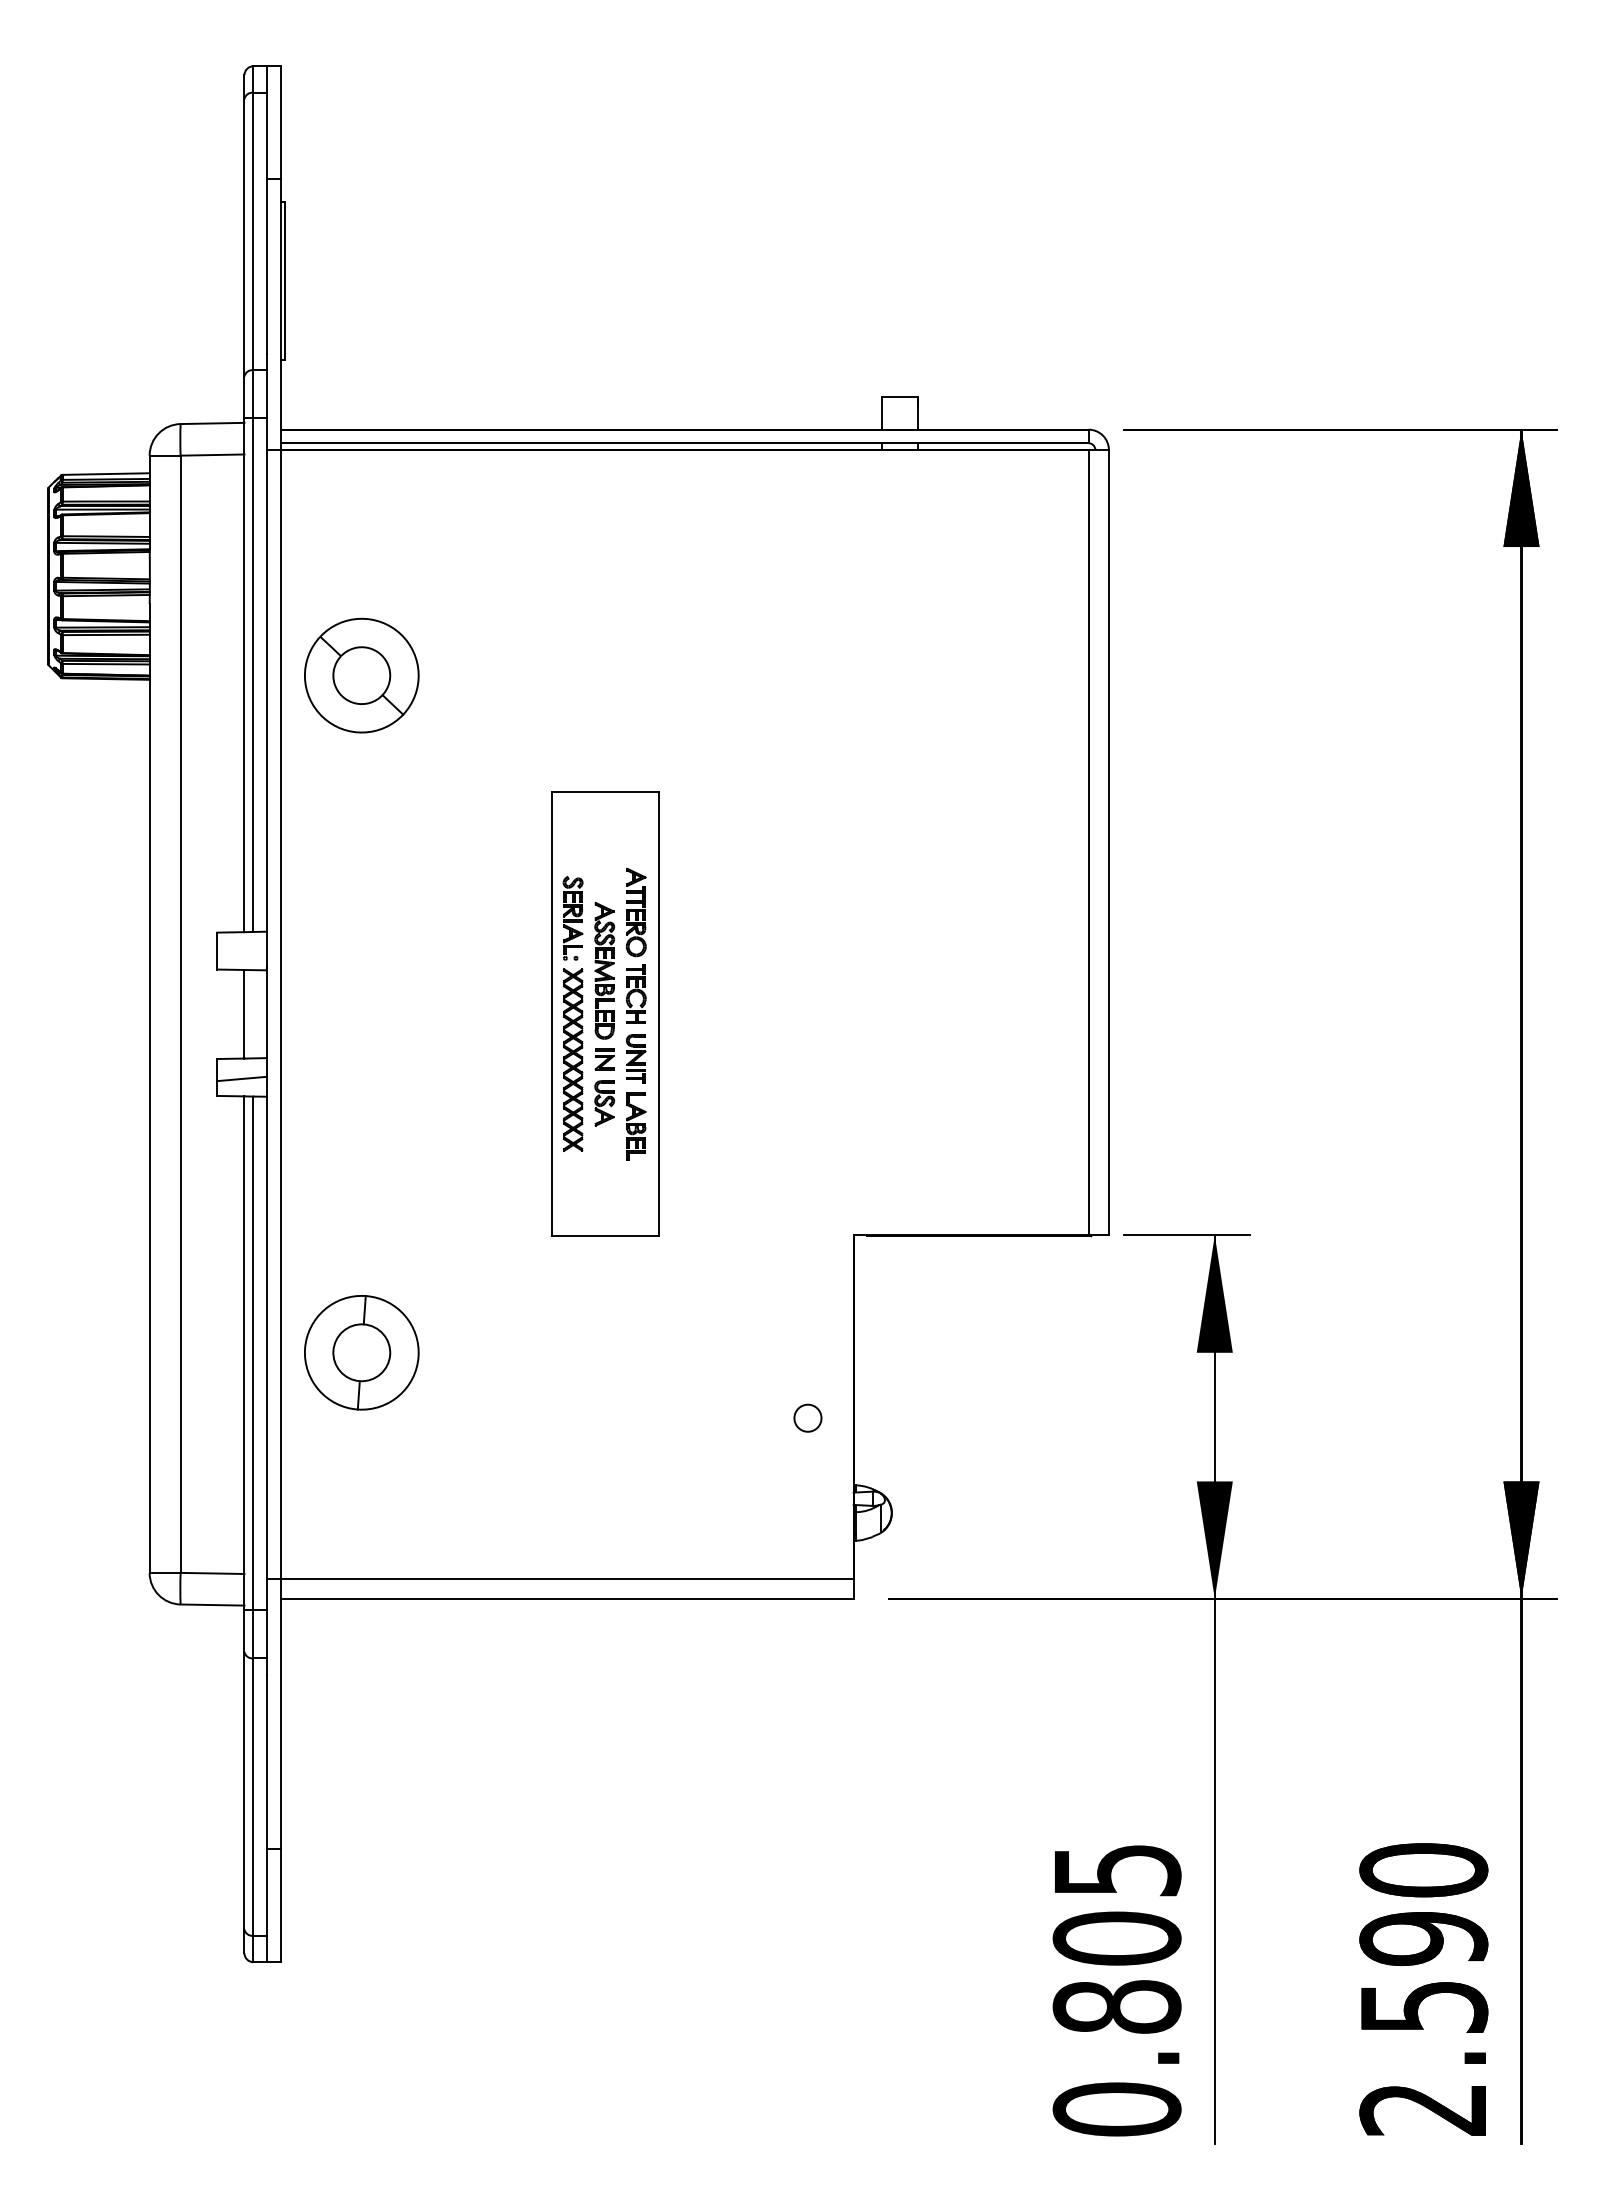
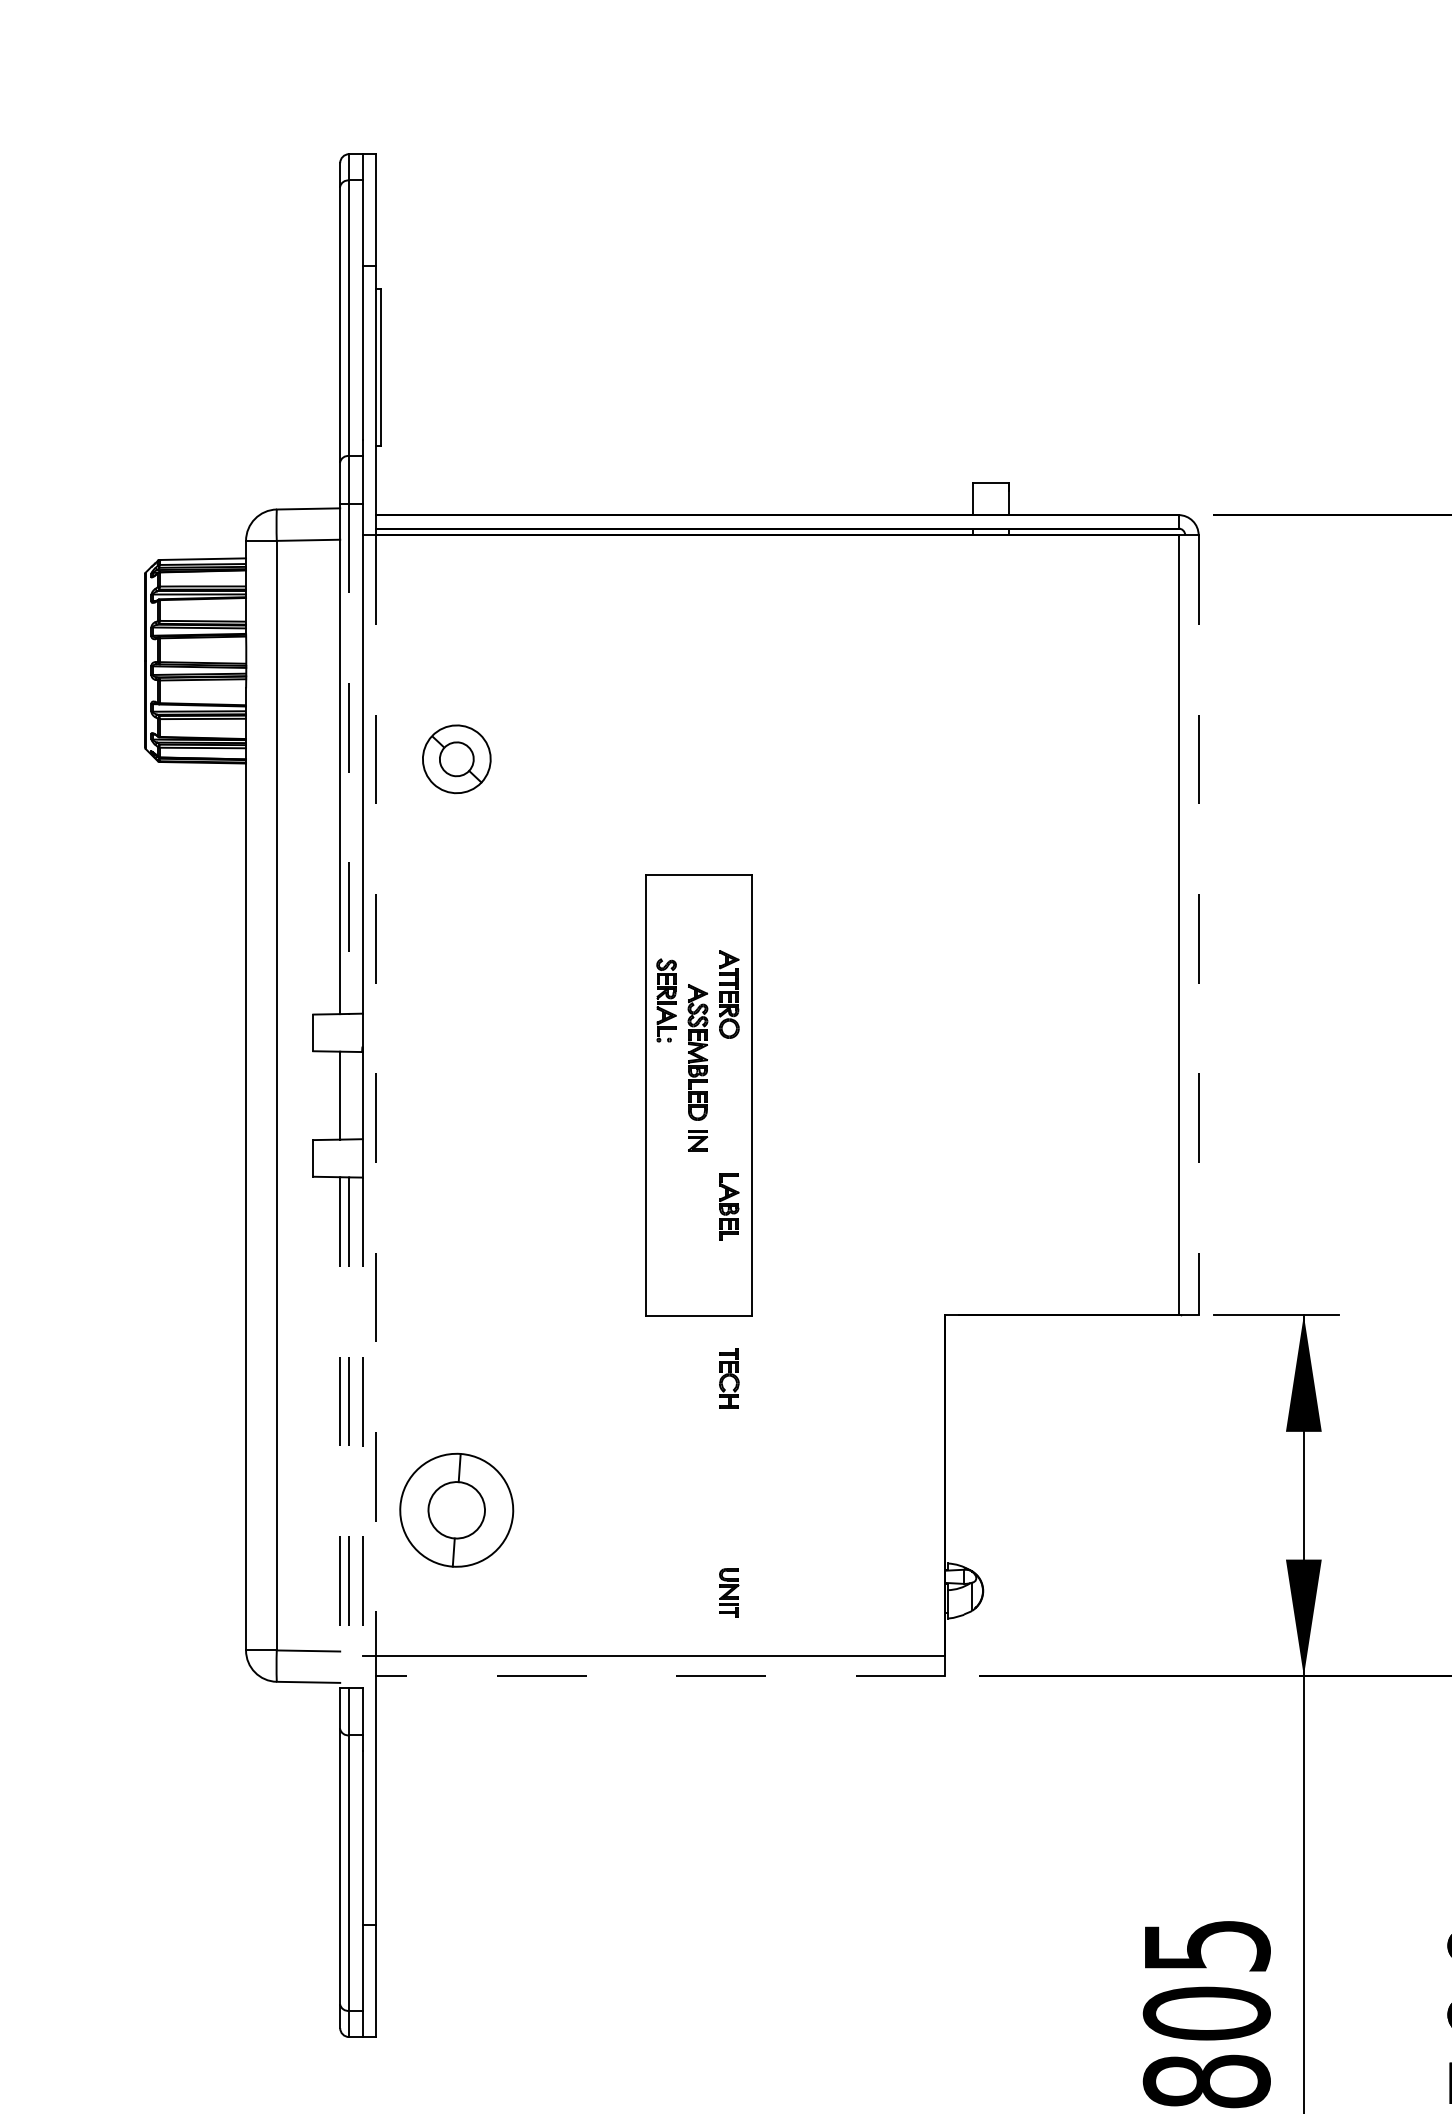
line: (253, 675) -> (349, 759), solid -> dashed
part: (361, 675) -> (456, 759), size x0.6
line: (1108, 842) -> (1198, 925), solid -> dashed
part: (635, 993) -> (728, 1377), moved
line: (280, 1014) -> (376, 1095), solid -> dashed
part: (636, 1058) -> (729, 1592), moved
part: (573, 1059) -> (666, 1140), removed
line: (242, 1078) -> (338, 1159), removed
part: (604, 1103) -> (697, 1184), removed
part: (361, 1352) -> (456, 1510), moved
line: (244, 1353) -> (340, 1432), solid -> dashed
line: (253, 1353) -> (349, 1432), solid -> dashed
line: (267, 1353) -> (363, 1432), solid -> dashed
circle: (807, 1417) -> (899, 1496), removed
line: (567, 1598) -> (661, 1675), solid -> dashed

